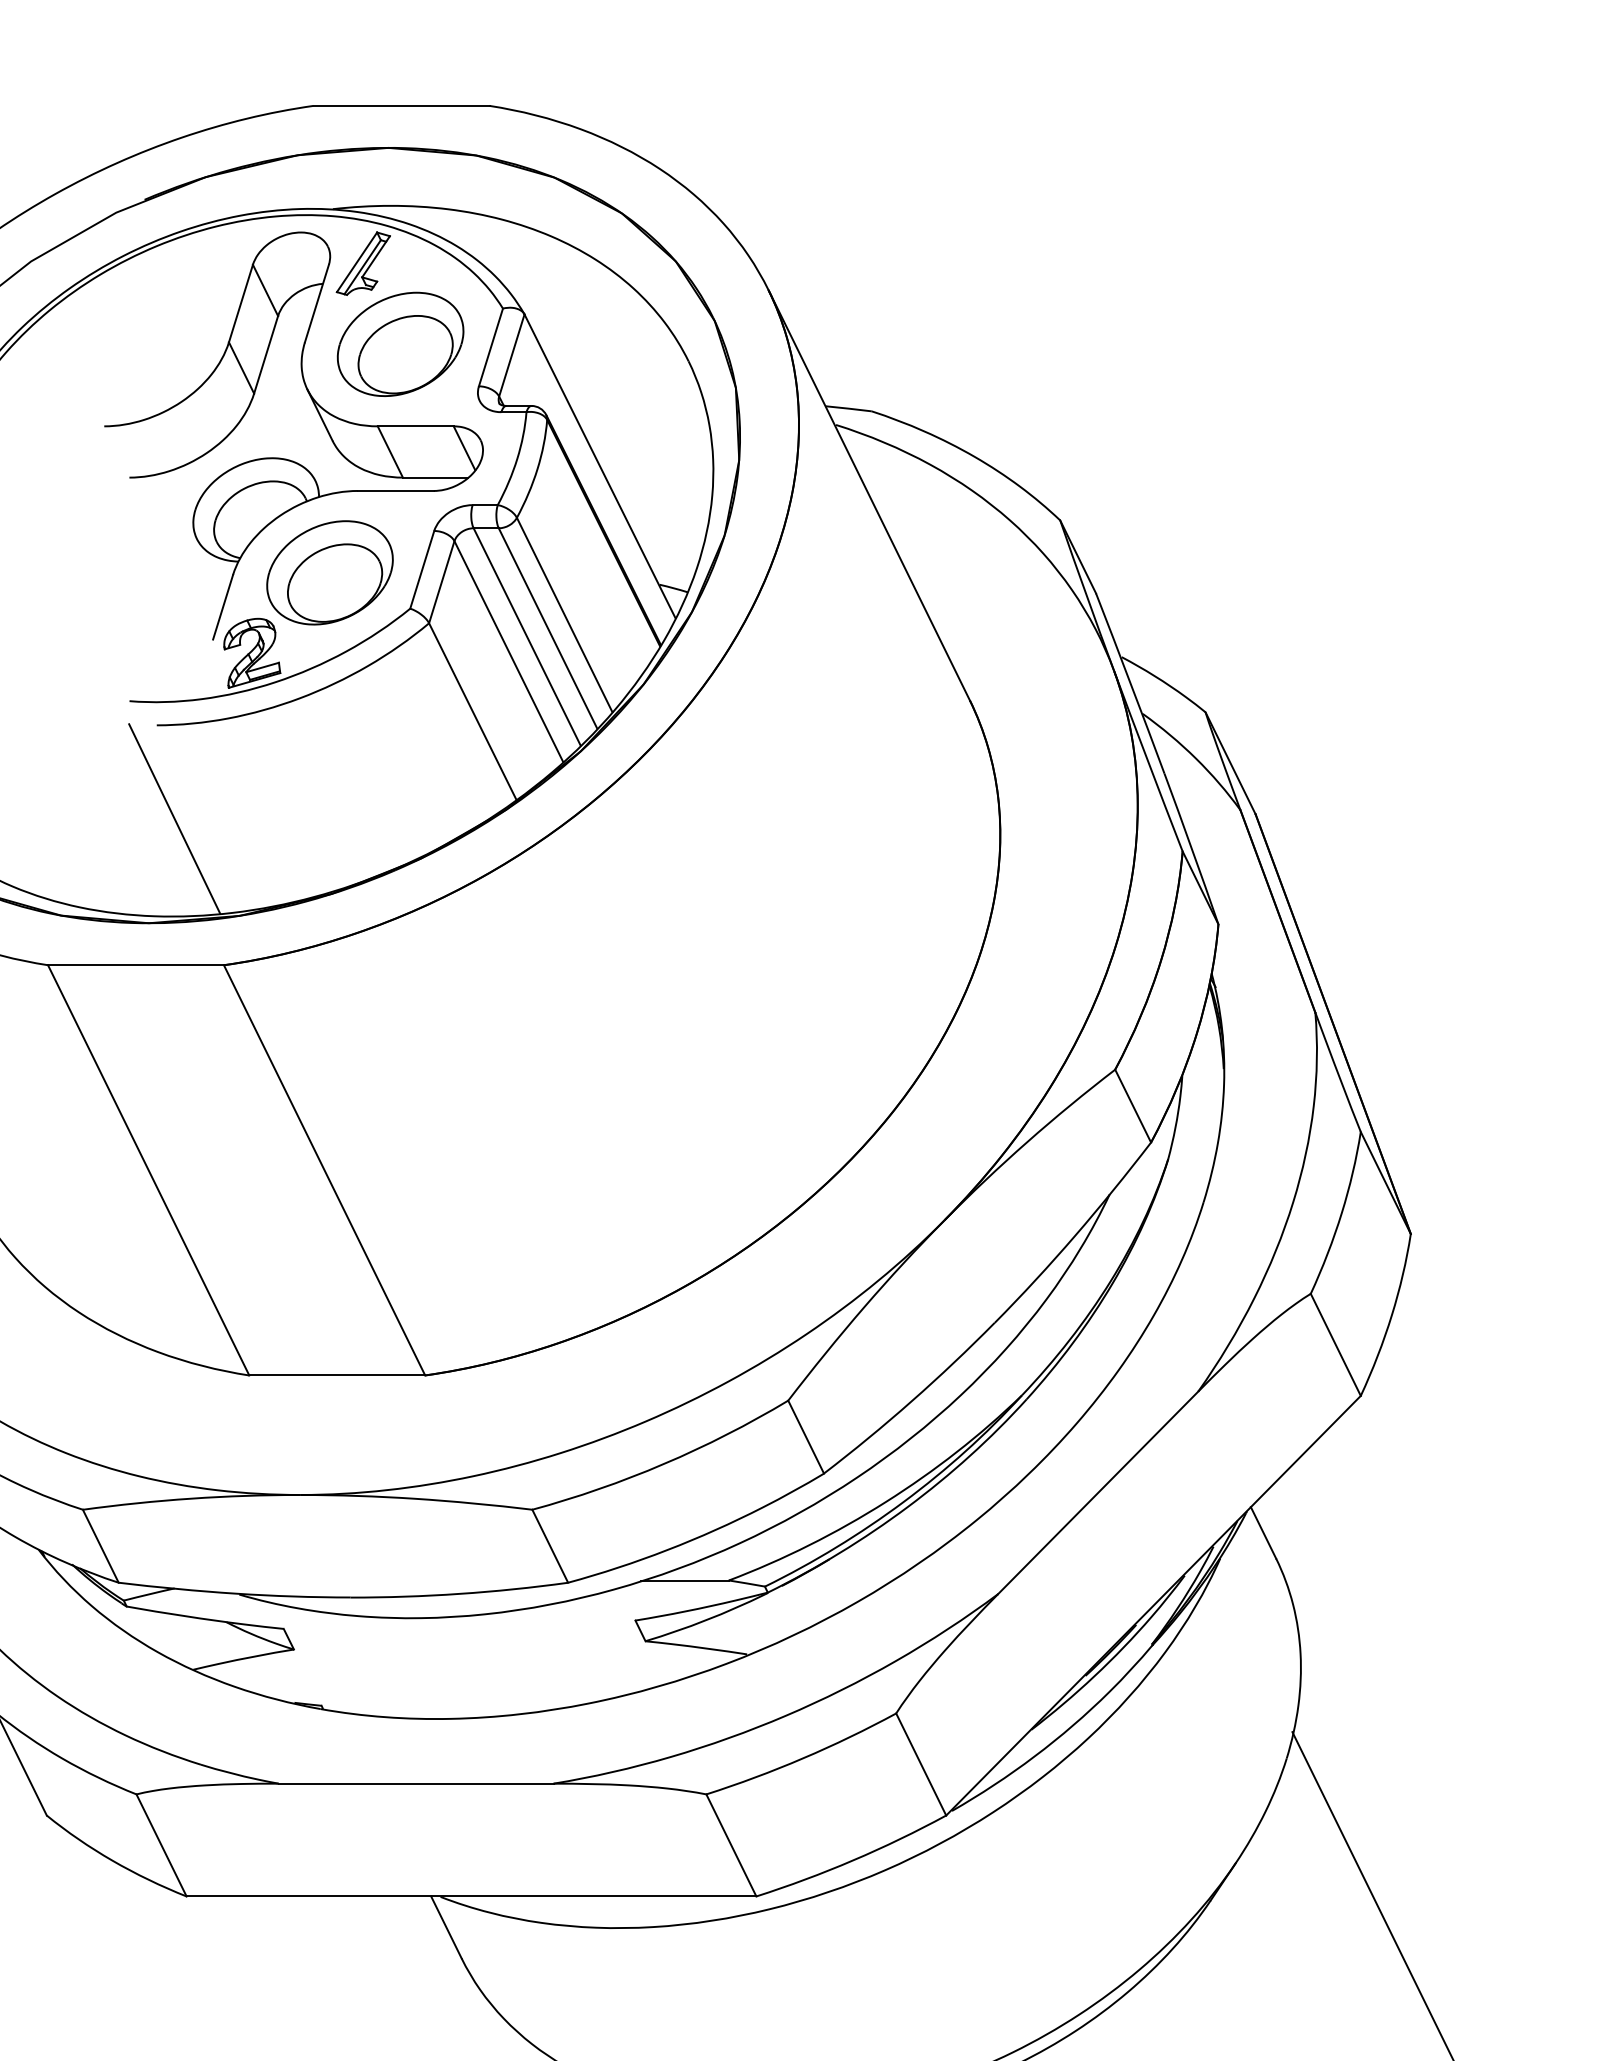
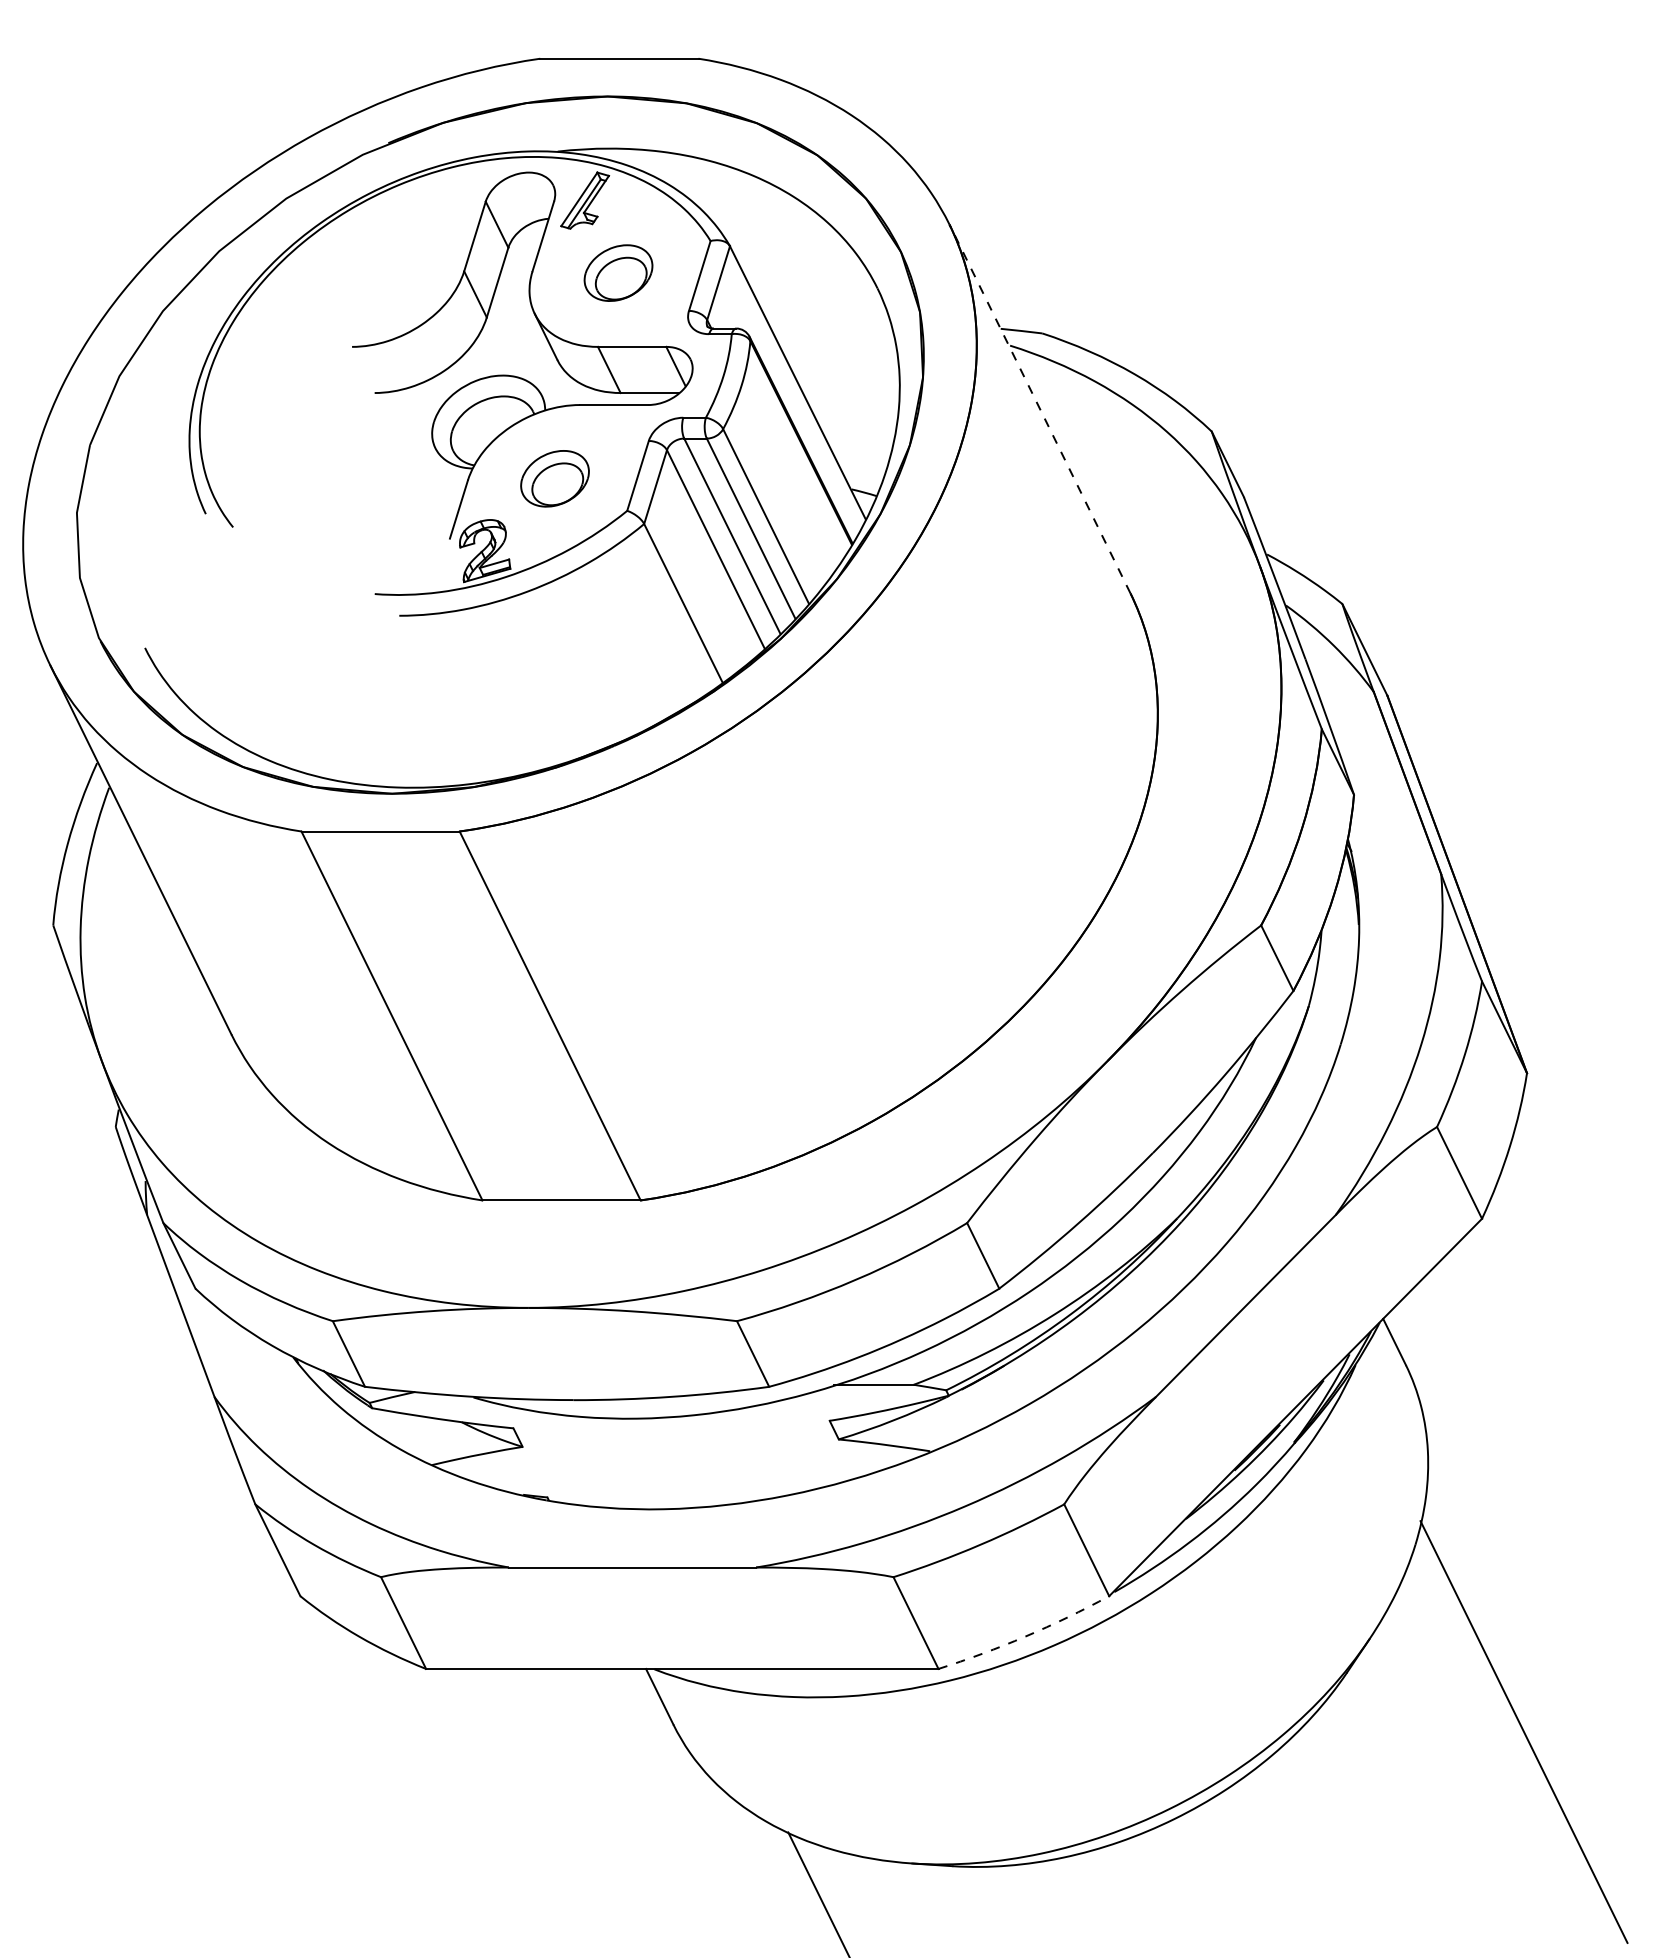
part: (400, 343) -> (618, 272), size x0.6
line: (868, 494) -> (1039, 408), solid -> dashed
part: (329, 572) -> (554, 478), size x0.6
line: (174, 818) -> (415, 699), removed
arc: (853, 1860) -> (1025, 1636), solid -> dashed

